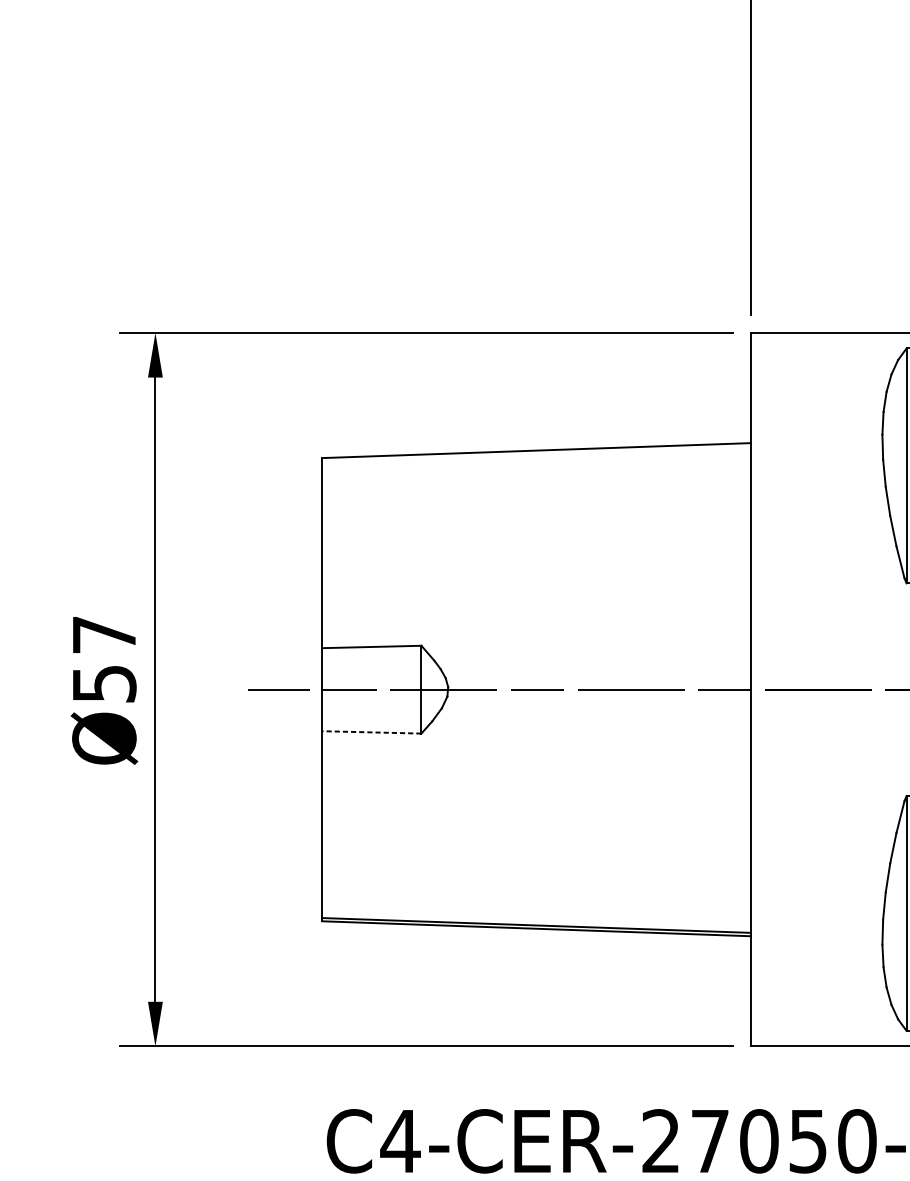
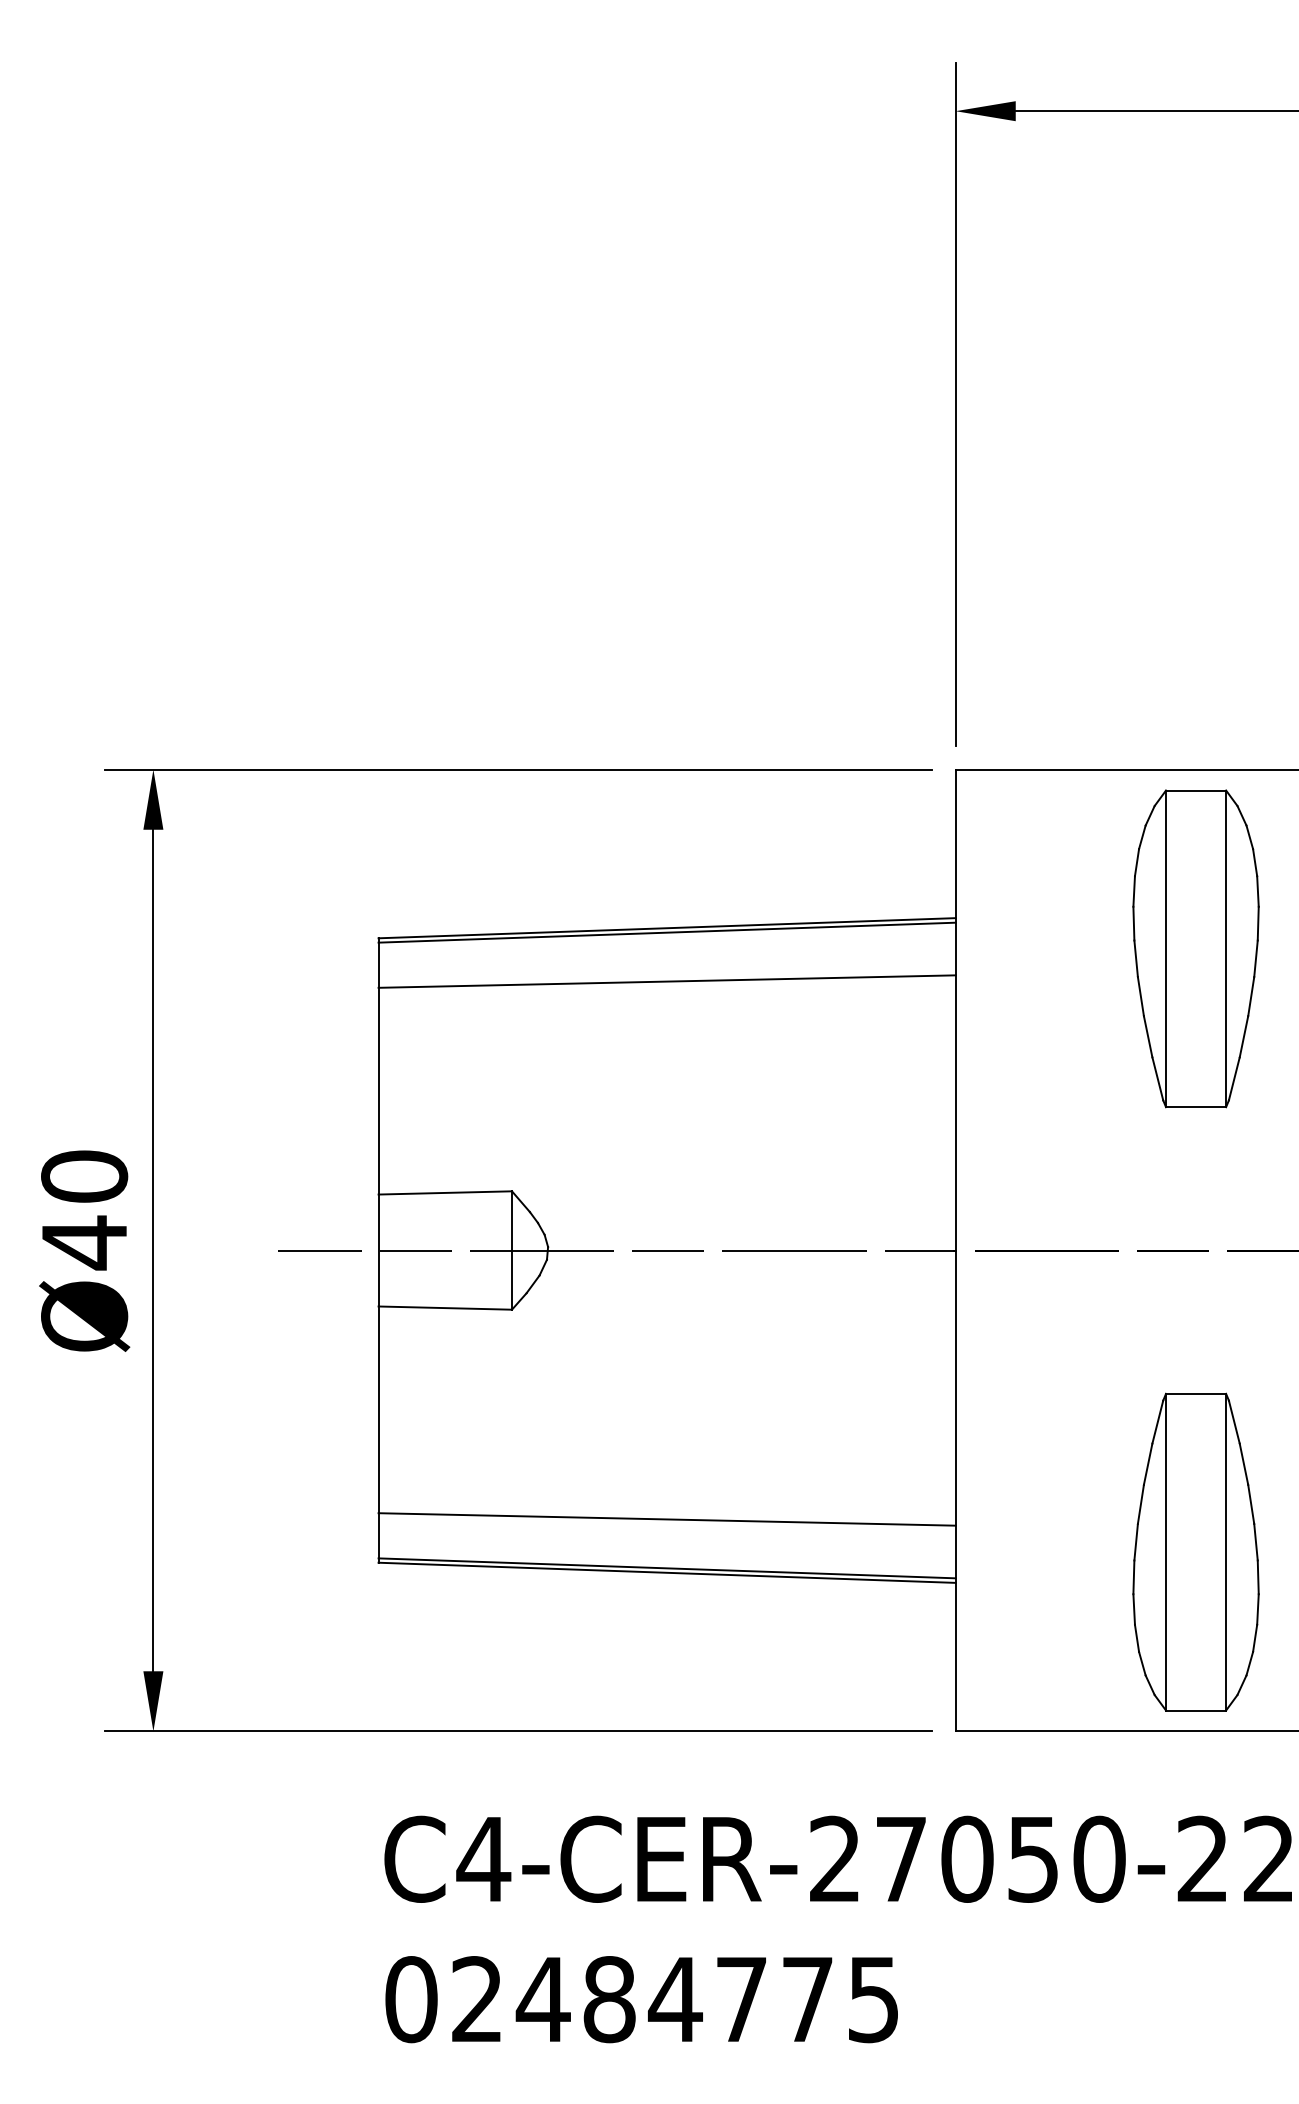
line: (536, 453) -> (666, 932), added
line: (536, 490) -> (666, 981), added
text: (104, 660) -> (84, 1210), Ø57 -> Ø40
line: (372, 732) -> (445, 1308), dashed -> solid
line: (536, 889) -> (666, 1519), added

